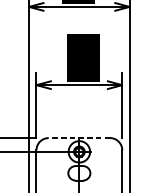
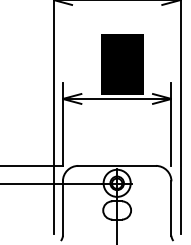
line: (79, 137) -> (117, 165), dashed -> solid

